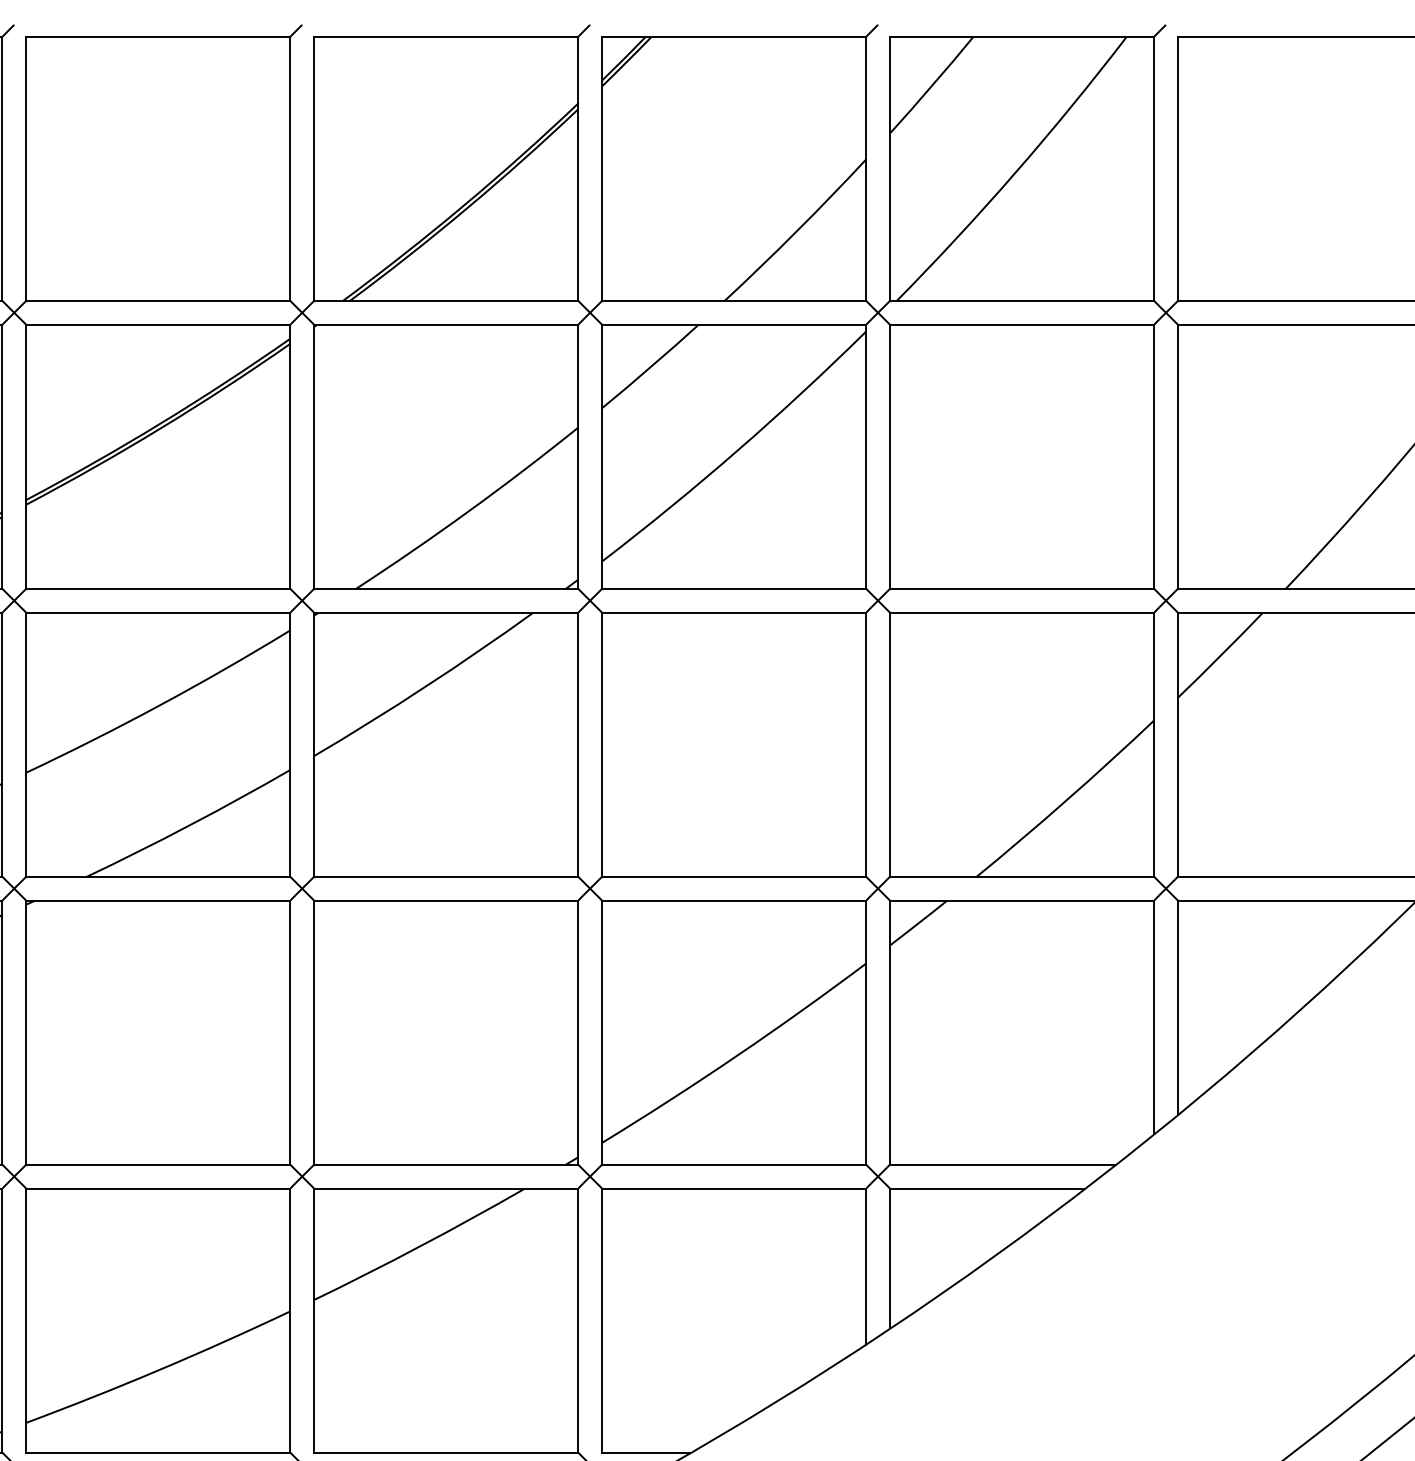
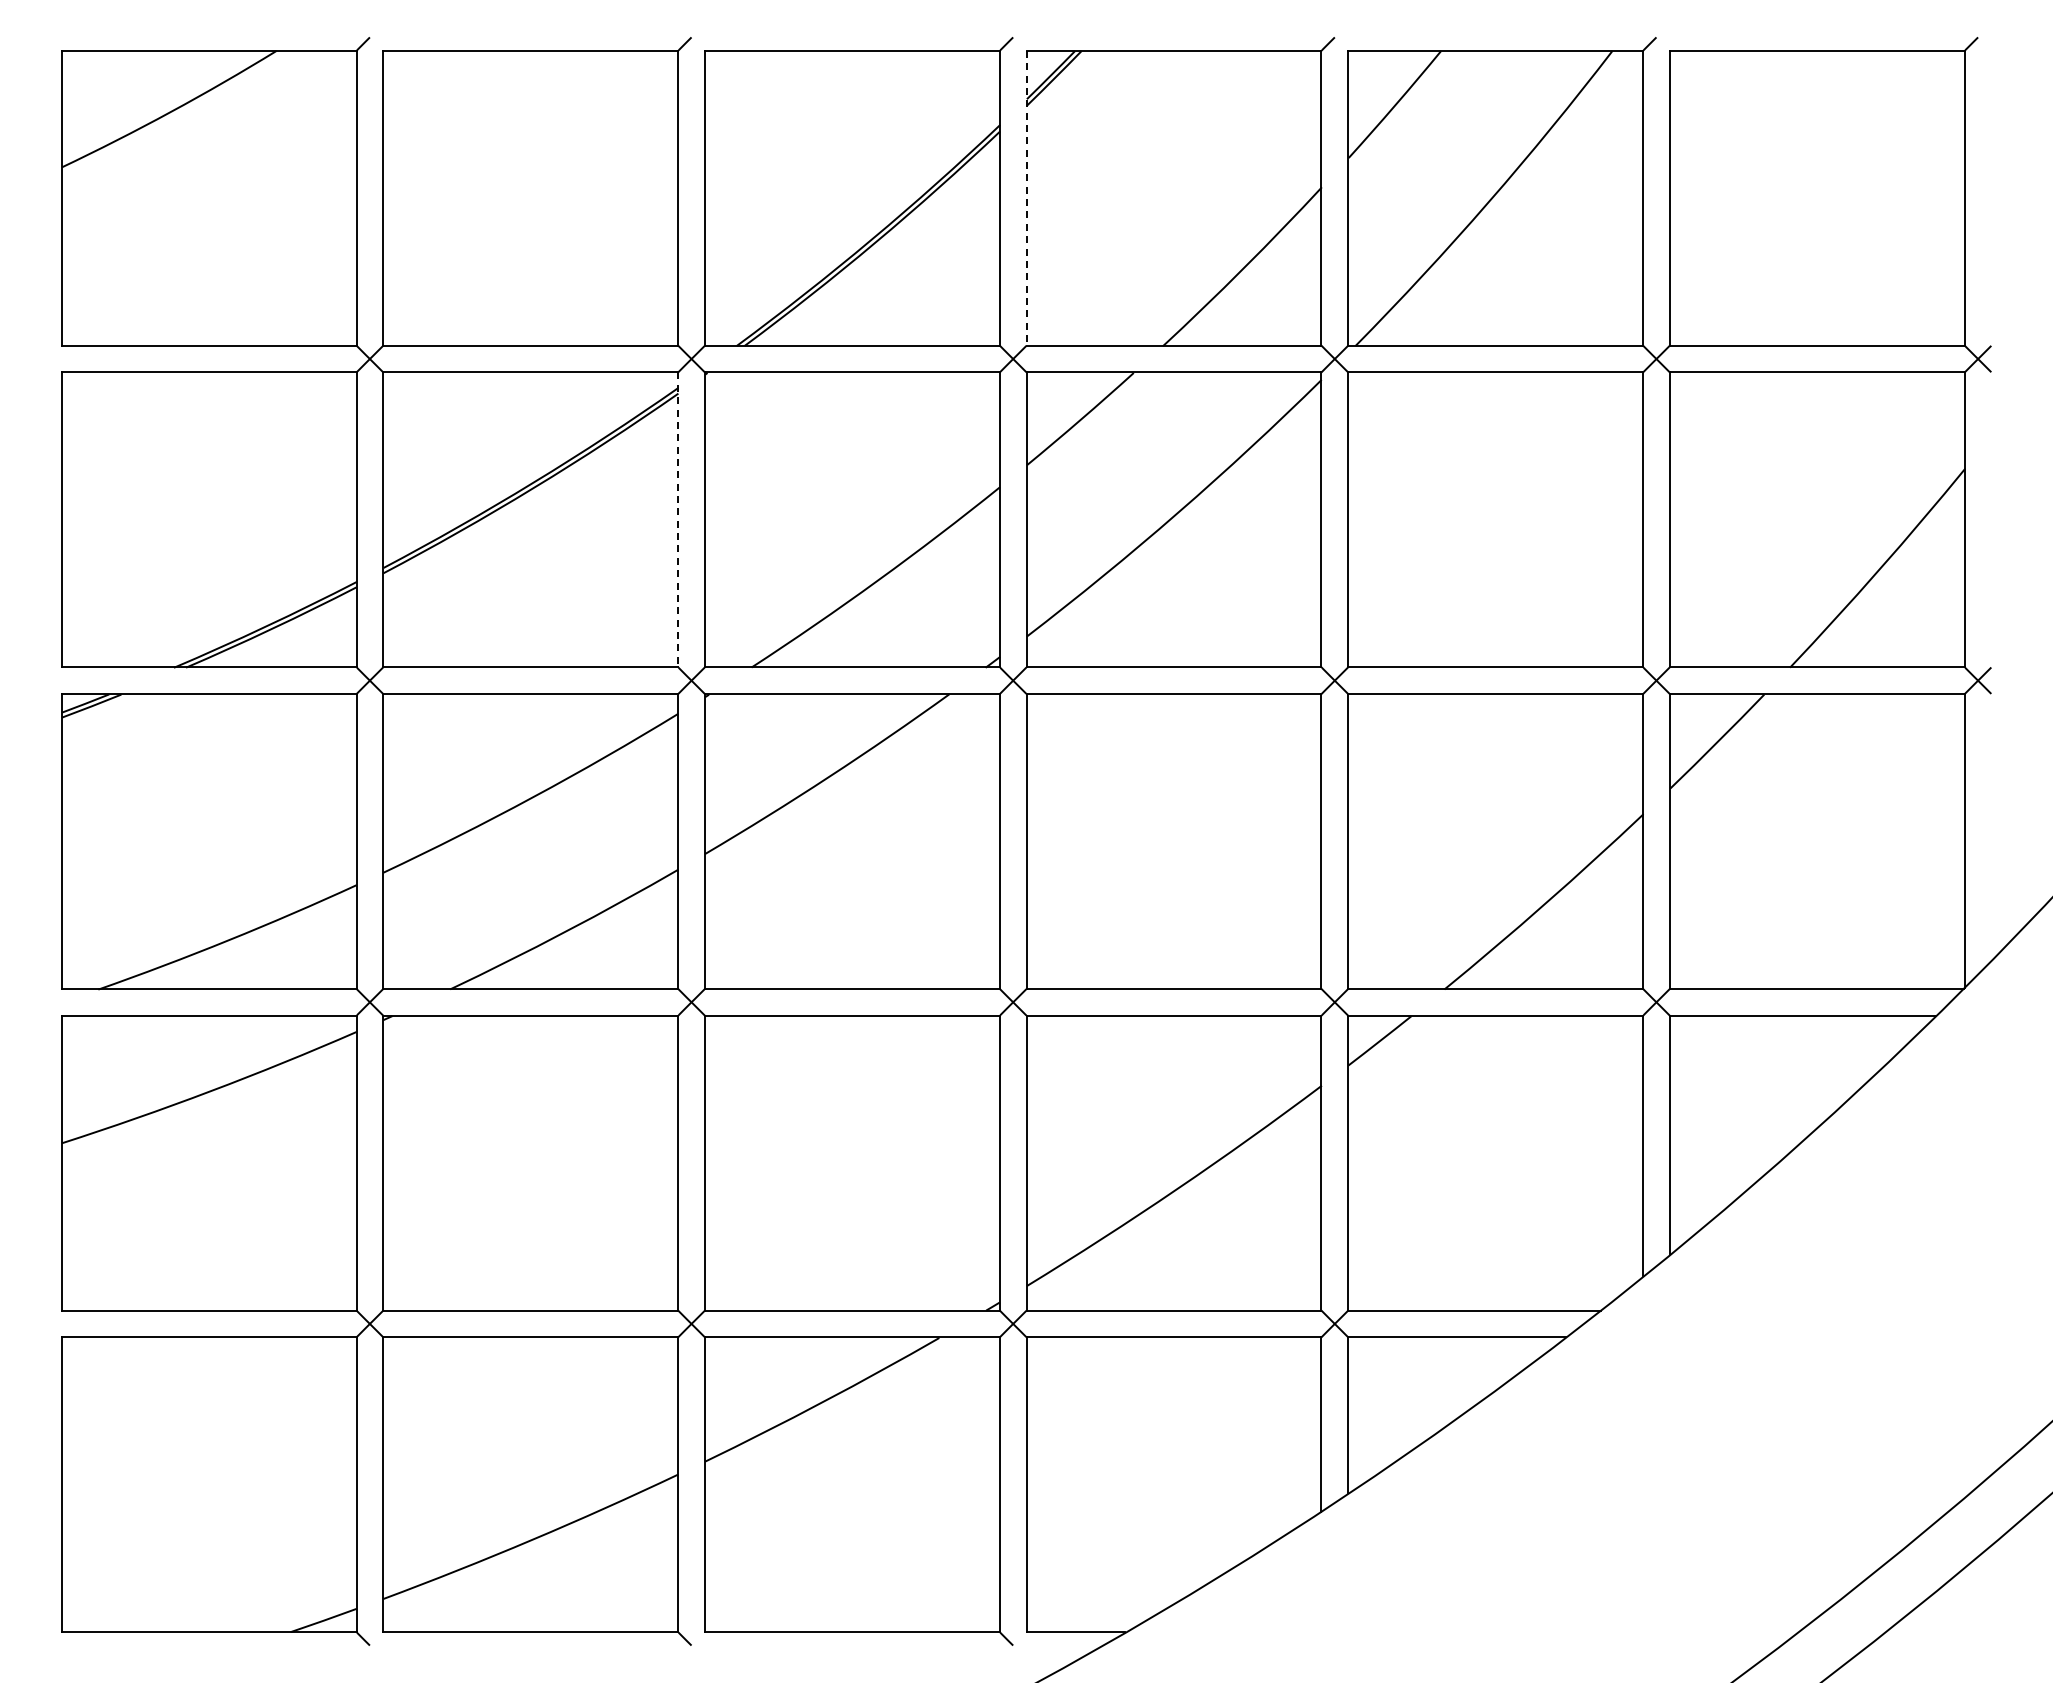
line: (602, 169) -> (1026, 198), solid -> dashed
line: (290, 457) -> (678, 520), solid -> dashed

